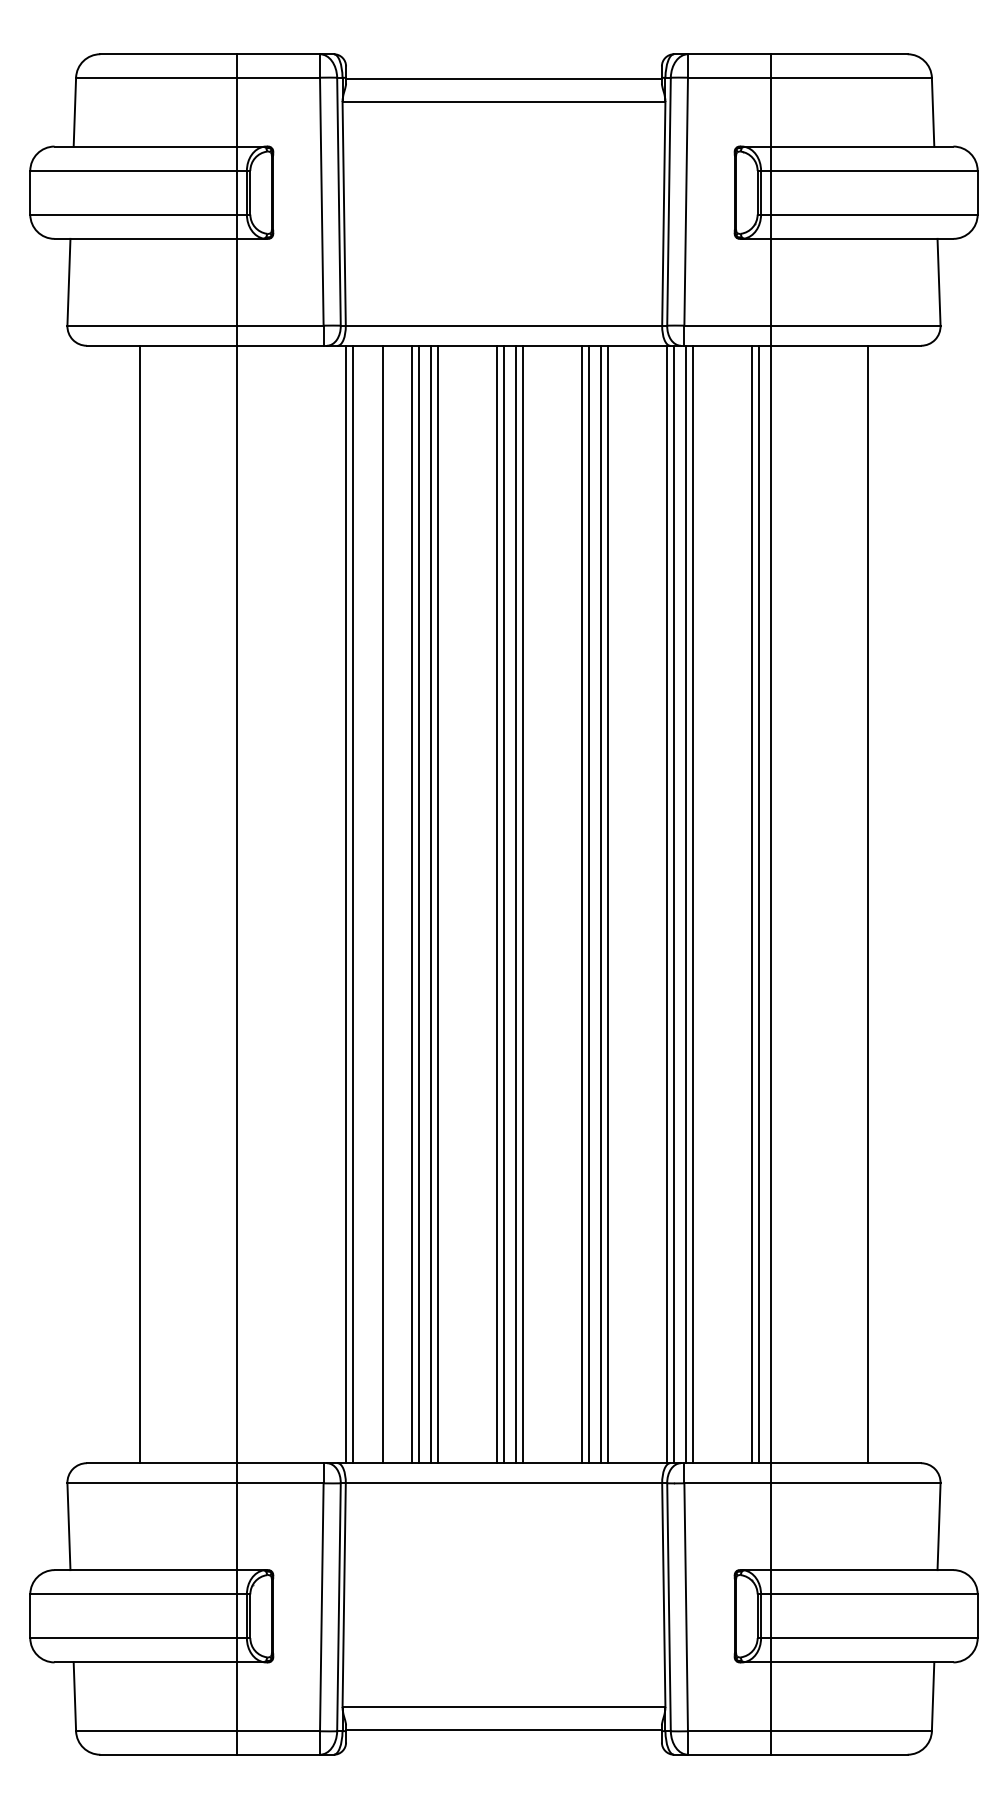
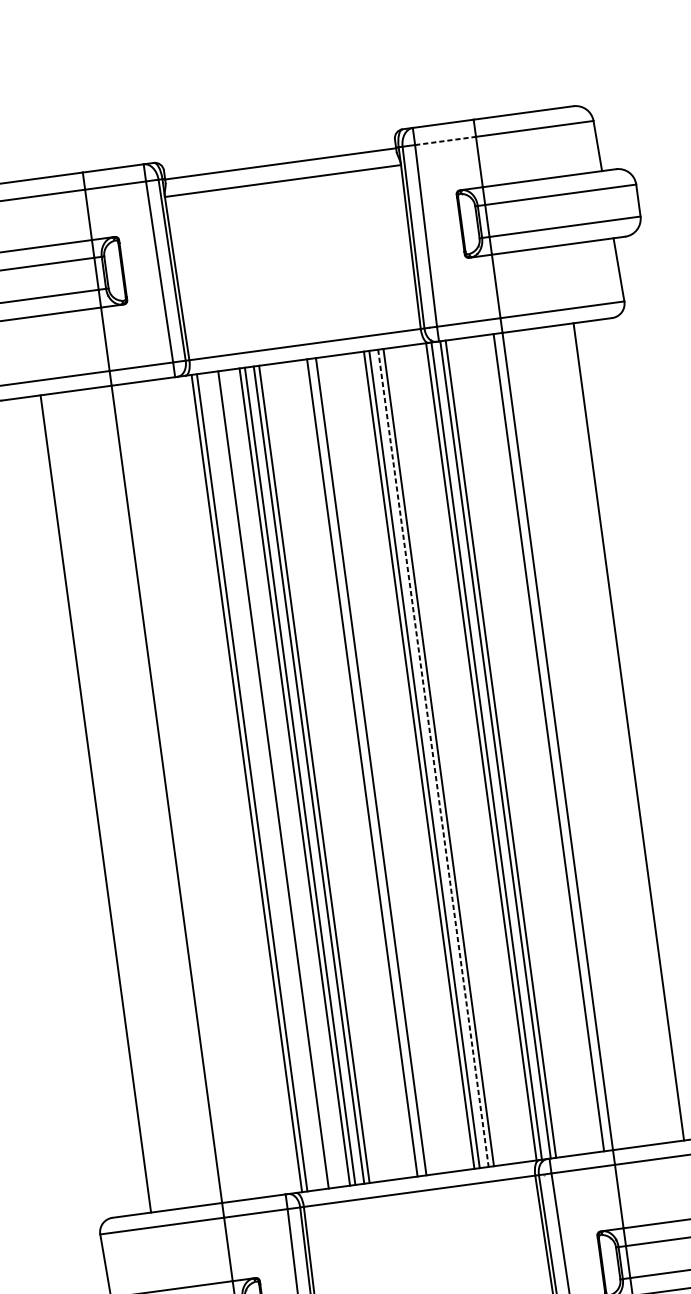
line: (729, 77) -> (445, 140), solid -> dashed
line: (496, 904) -> (356, 768), removed
line: (523, 904) -> (376, 766), removed
line: (601, 904) -> (433, 758), solid -> dashed
line: (751, 904) -> (543, 743), removed

